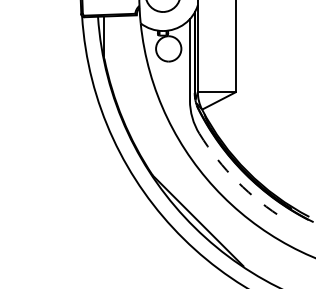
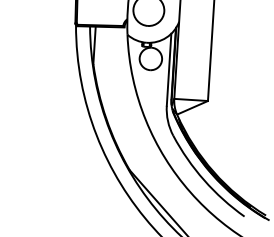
arc: (237, 181) -> (204, 180), dashed -> solid

